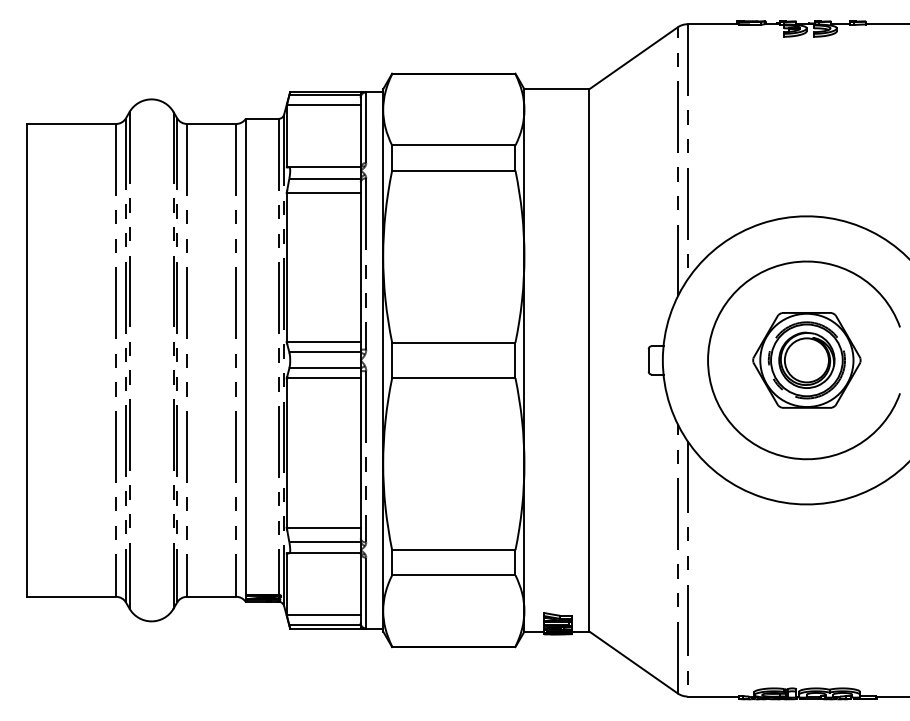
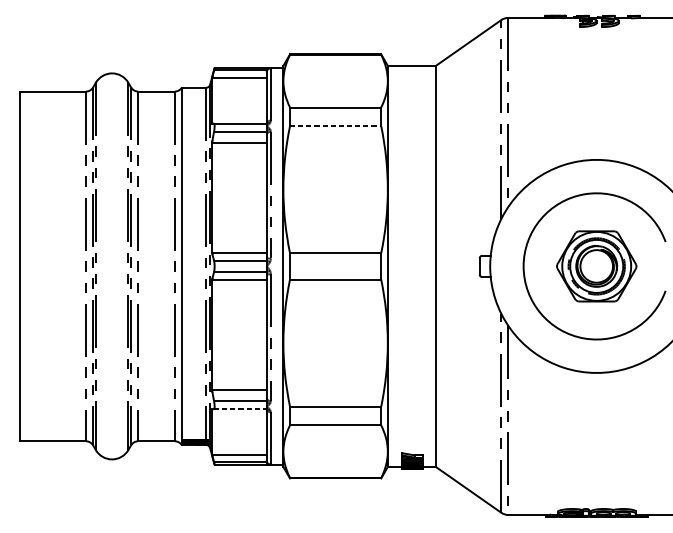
line: (453, 170) -> (335, 125), solid -> dashed
line: (324, 553) -> (239, 409), solid -> dashed

